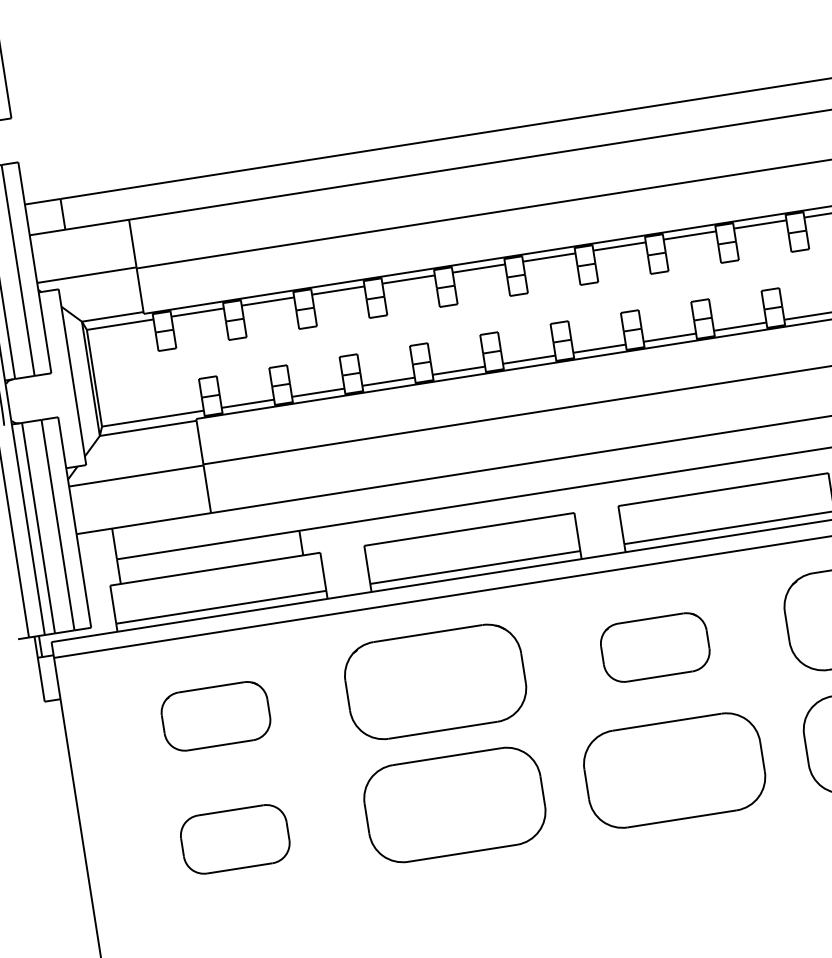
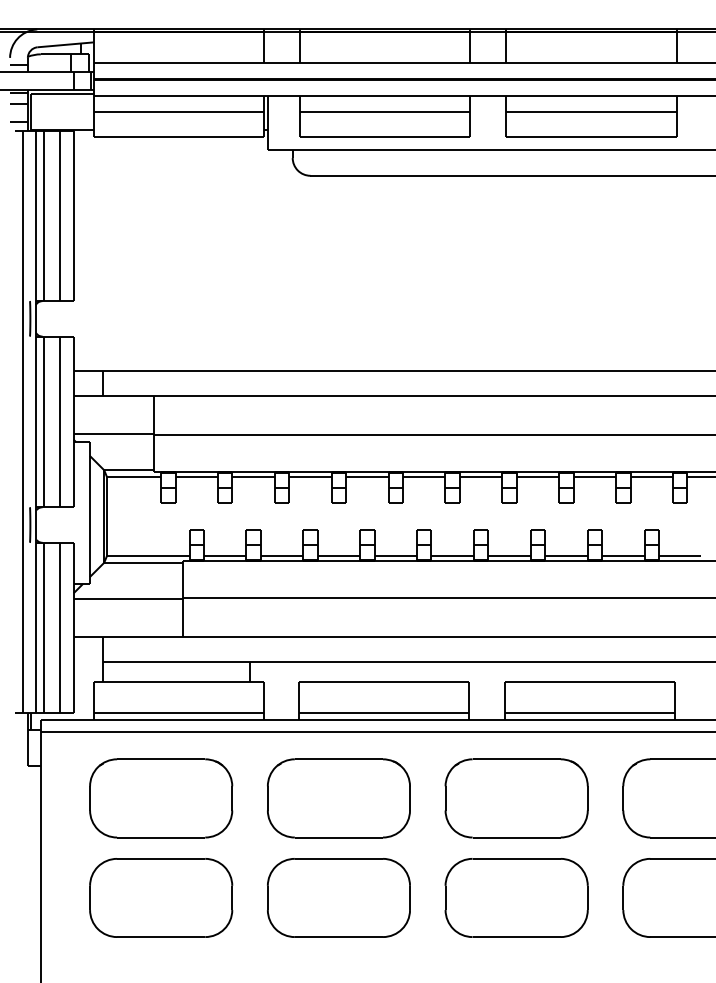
part: (655, 647) -> (516, 798), size x1.67
part: (216, 716) -> (161, 798), size x1.67
part: (235, 838) -> (161, 897), size x1.67

